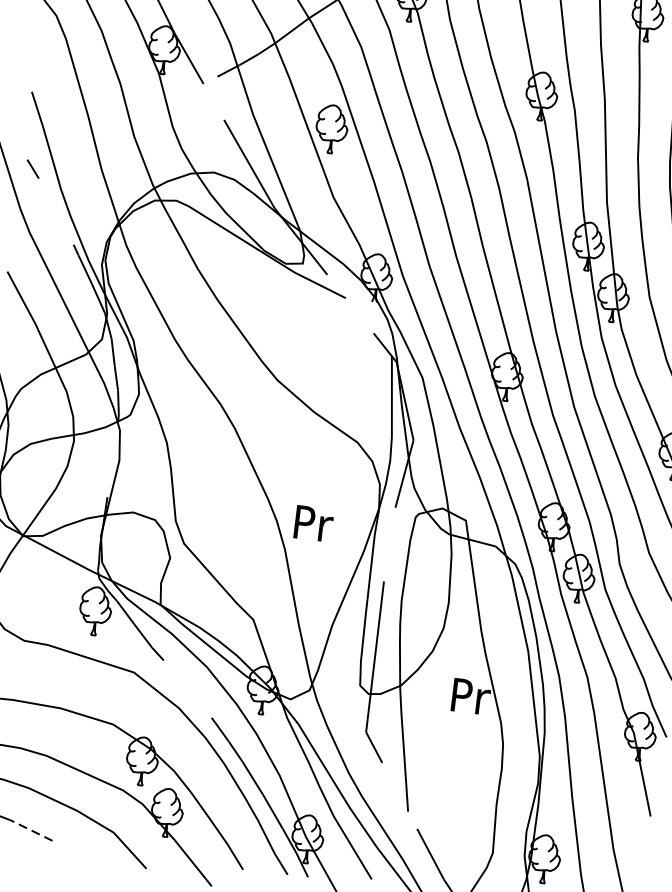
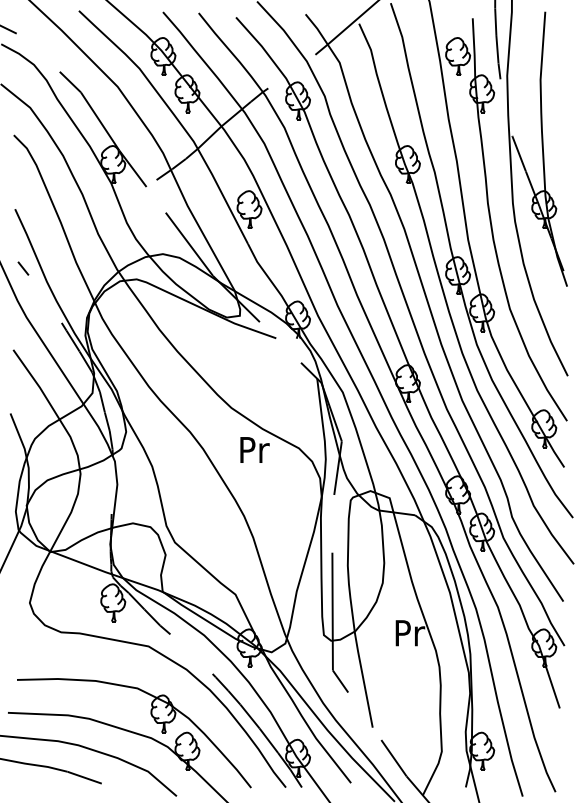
text: (313, 523) -> (254, 449), moved
line: (31, 830) -> (84, 777), dashed -> solid

